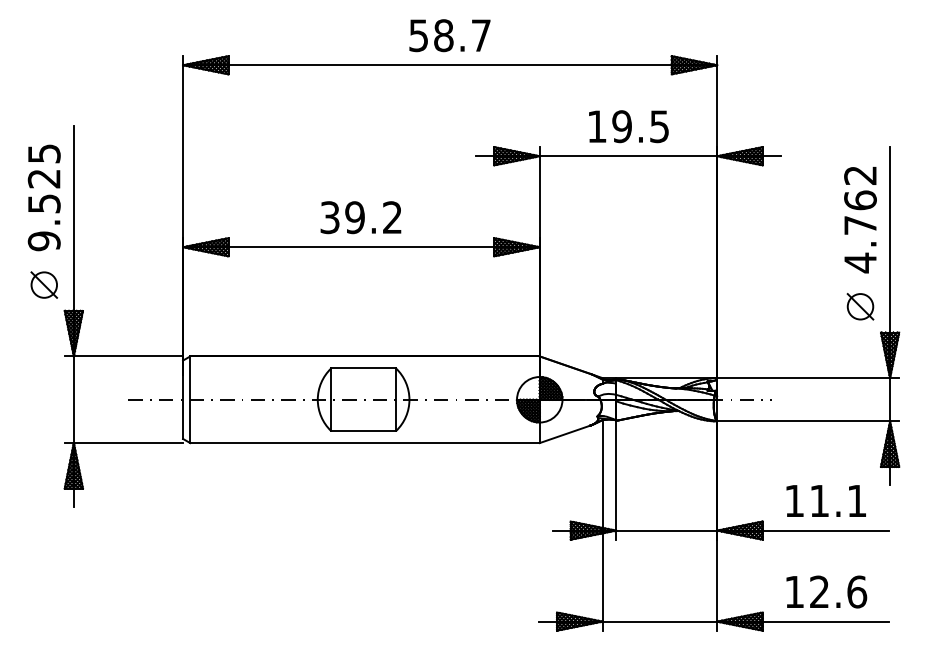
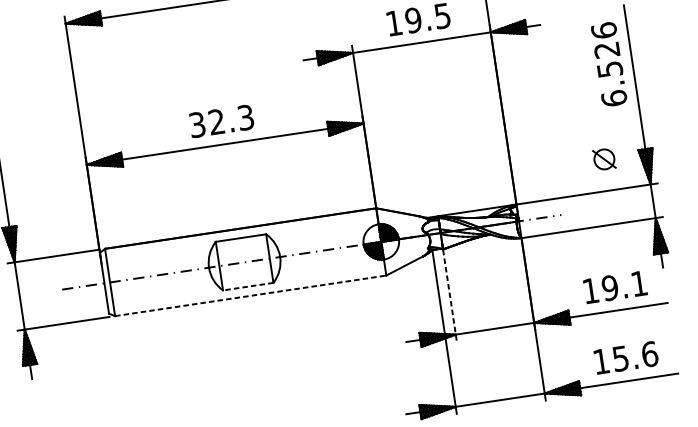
text: (373, 217) -> (231, 119), 39.2 -> 32.3
text: (860, 219) -> (609, 64), 4.762 -> 6.526
part: (860, 306) -> (604, 159), moved
line: (363, 431) -> (248, 287), solid -> dashed
line: (365, 443) -> (251, 296), solid -> dashed
line: (616, 481) -> (450, 296), solid -> dashed
text: (819, 500) -> (610, 287), 11.1 -> 19.1
text: (819, 591) -> (620, 358), 12.6 -> 15.6

